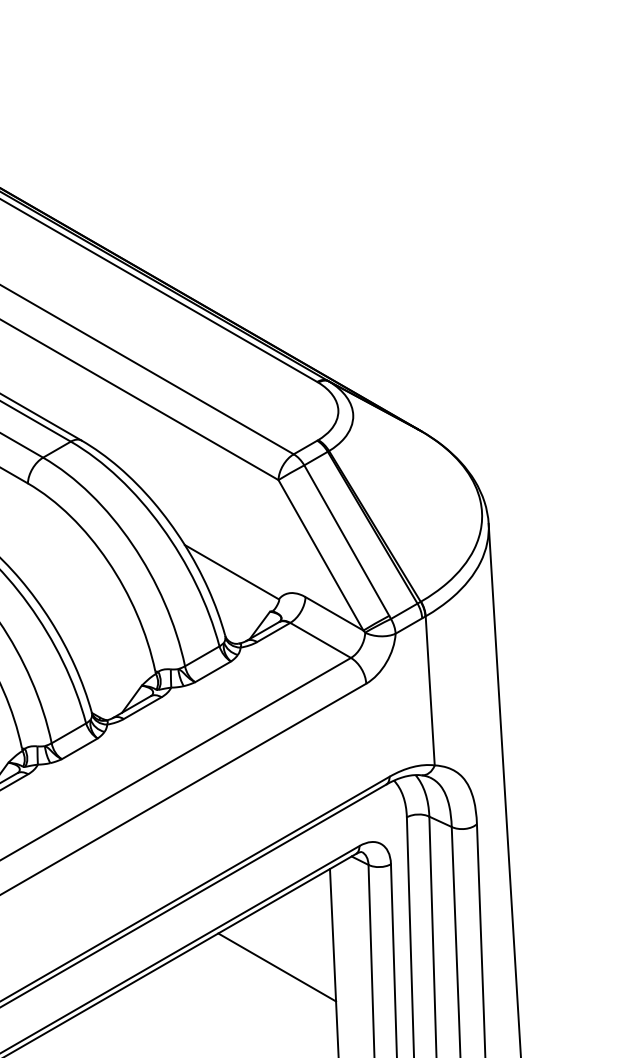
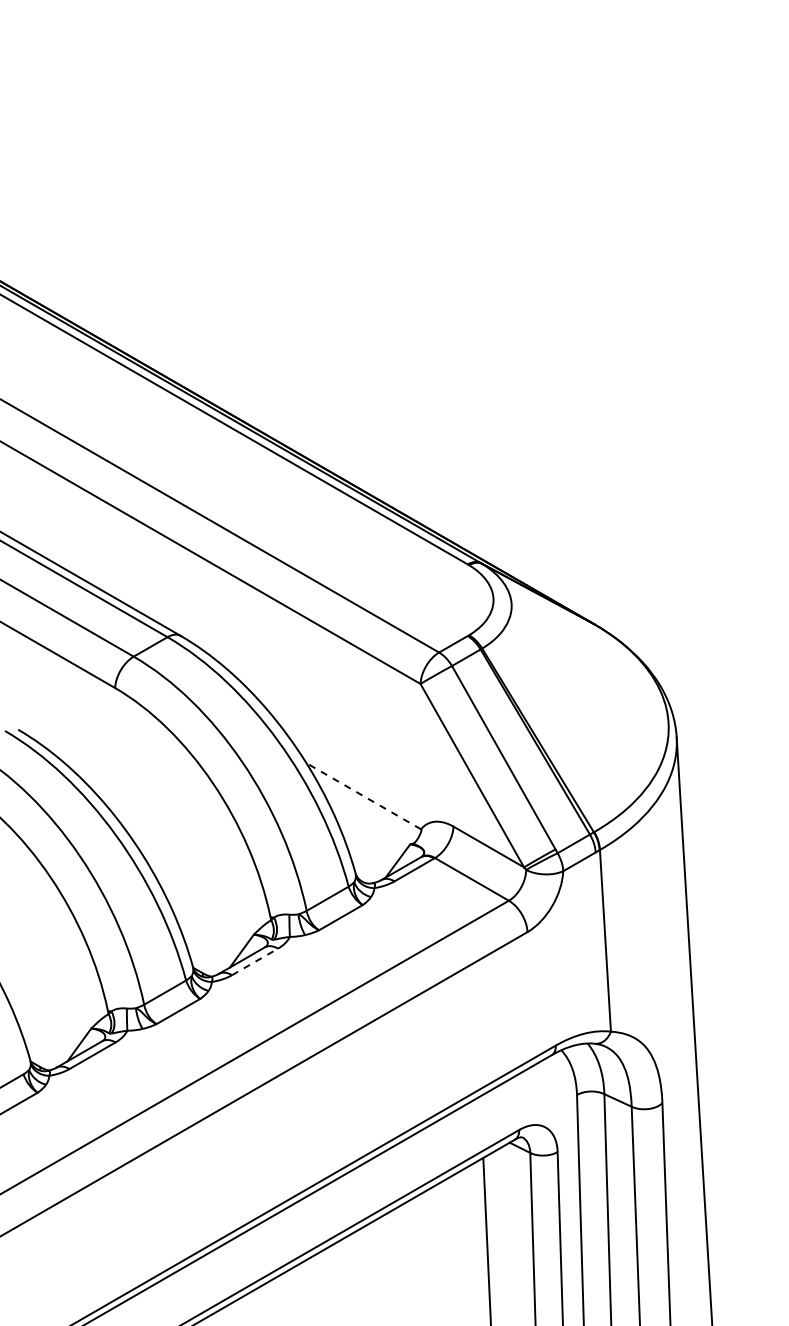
line: (231, 571) -> (363, 795), solid -> dashed
line: (143, 707) -> (255, 961), solid -> dashed
line: (276, 967) -> (418, 1277), removed

